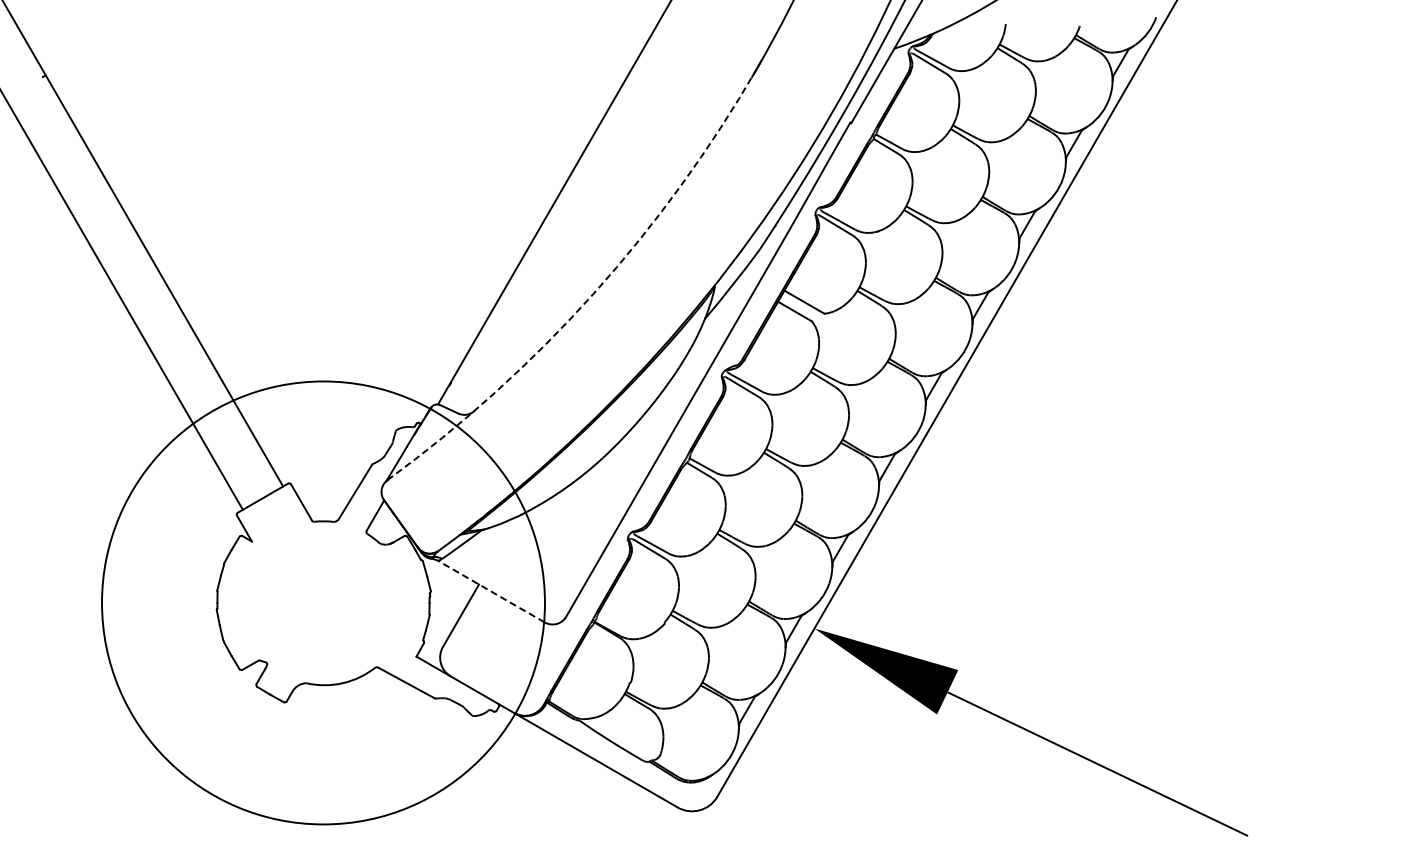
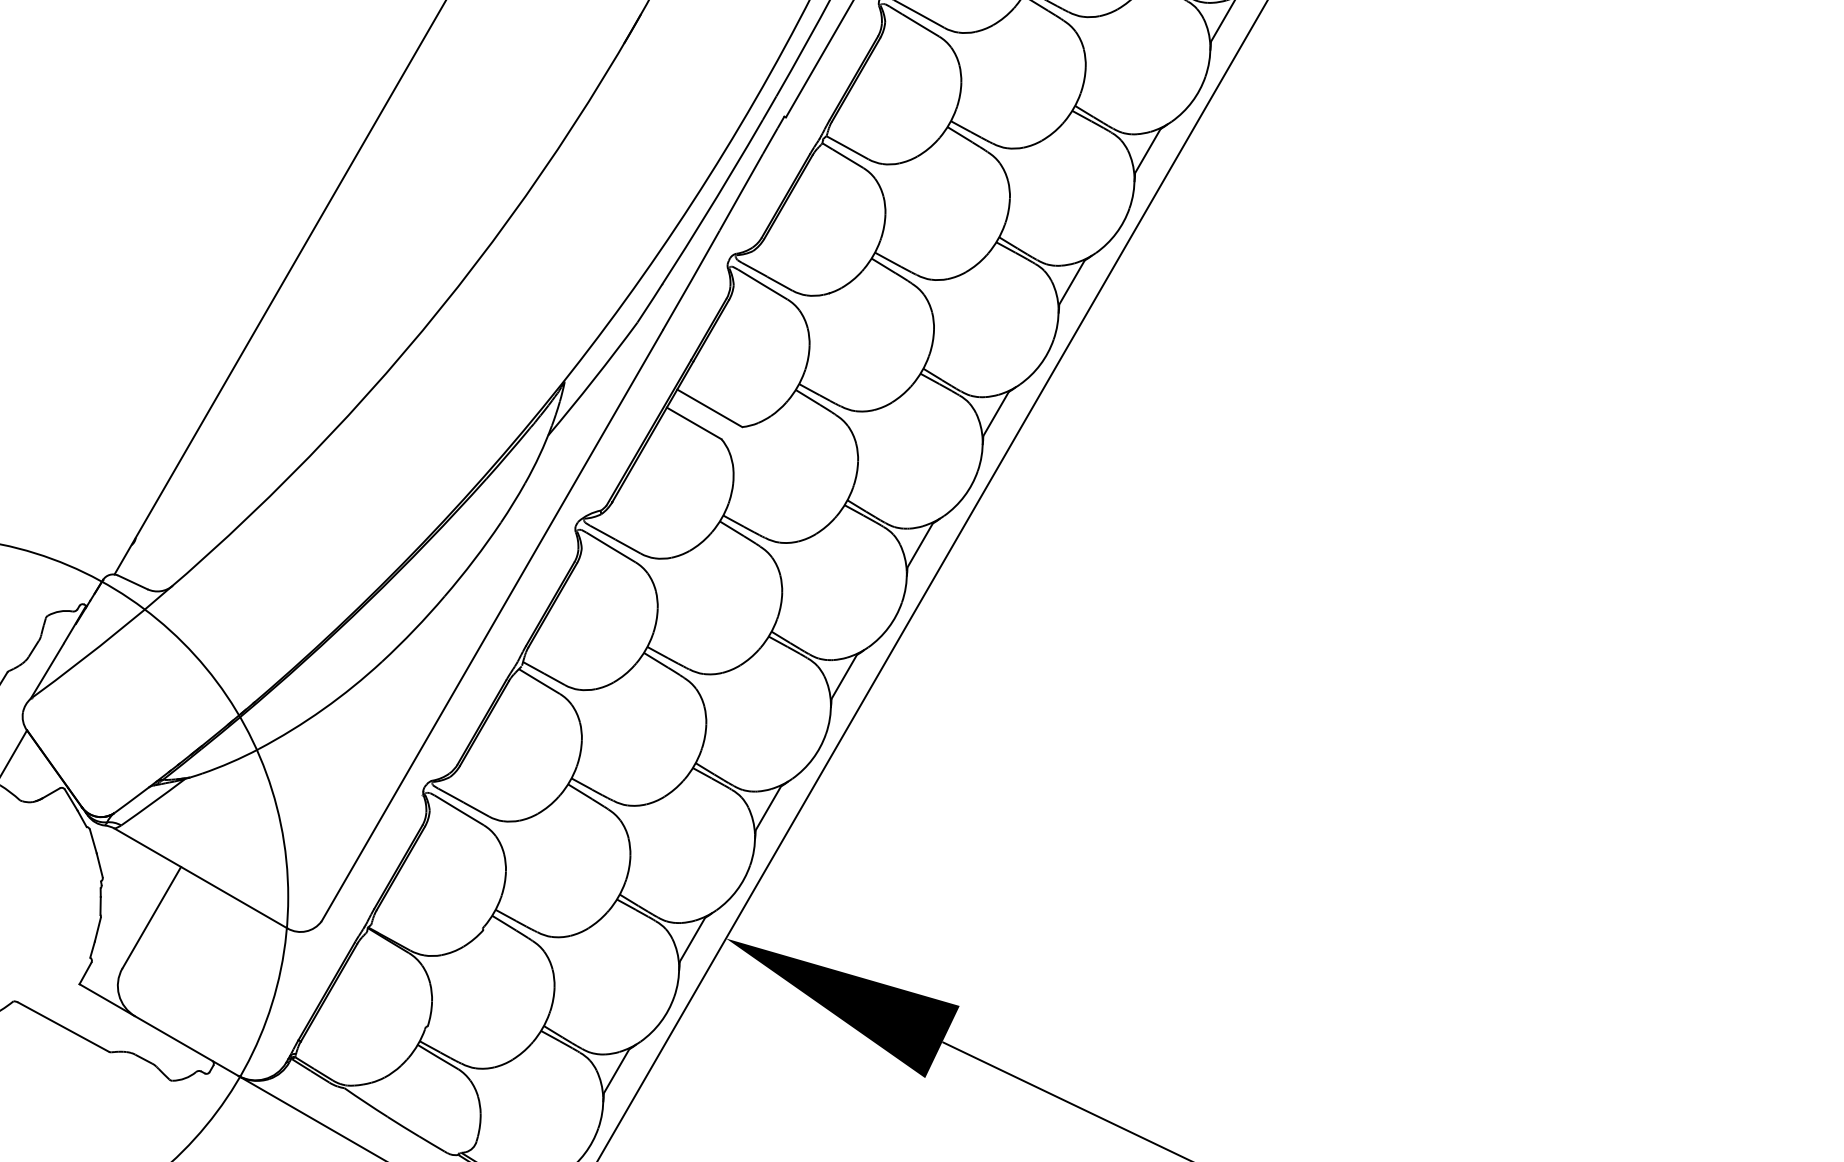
arc: (593, 293) -> (367, 394), dashed -> solid
line: (490, 591) -> (199, 878), dashed -> solid

